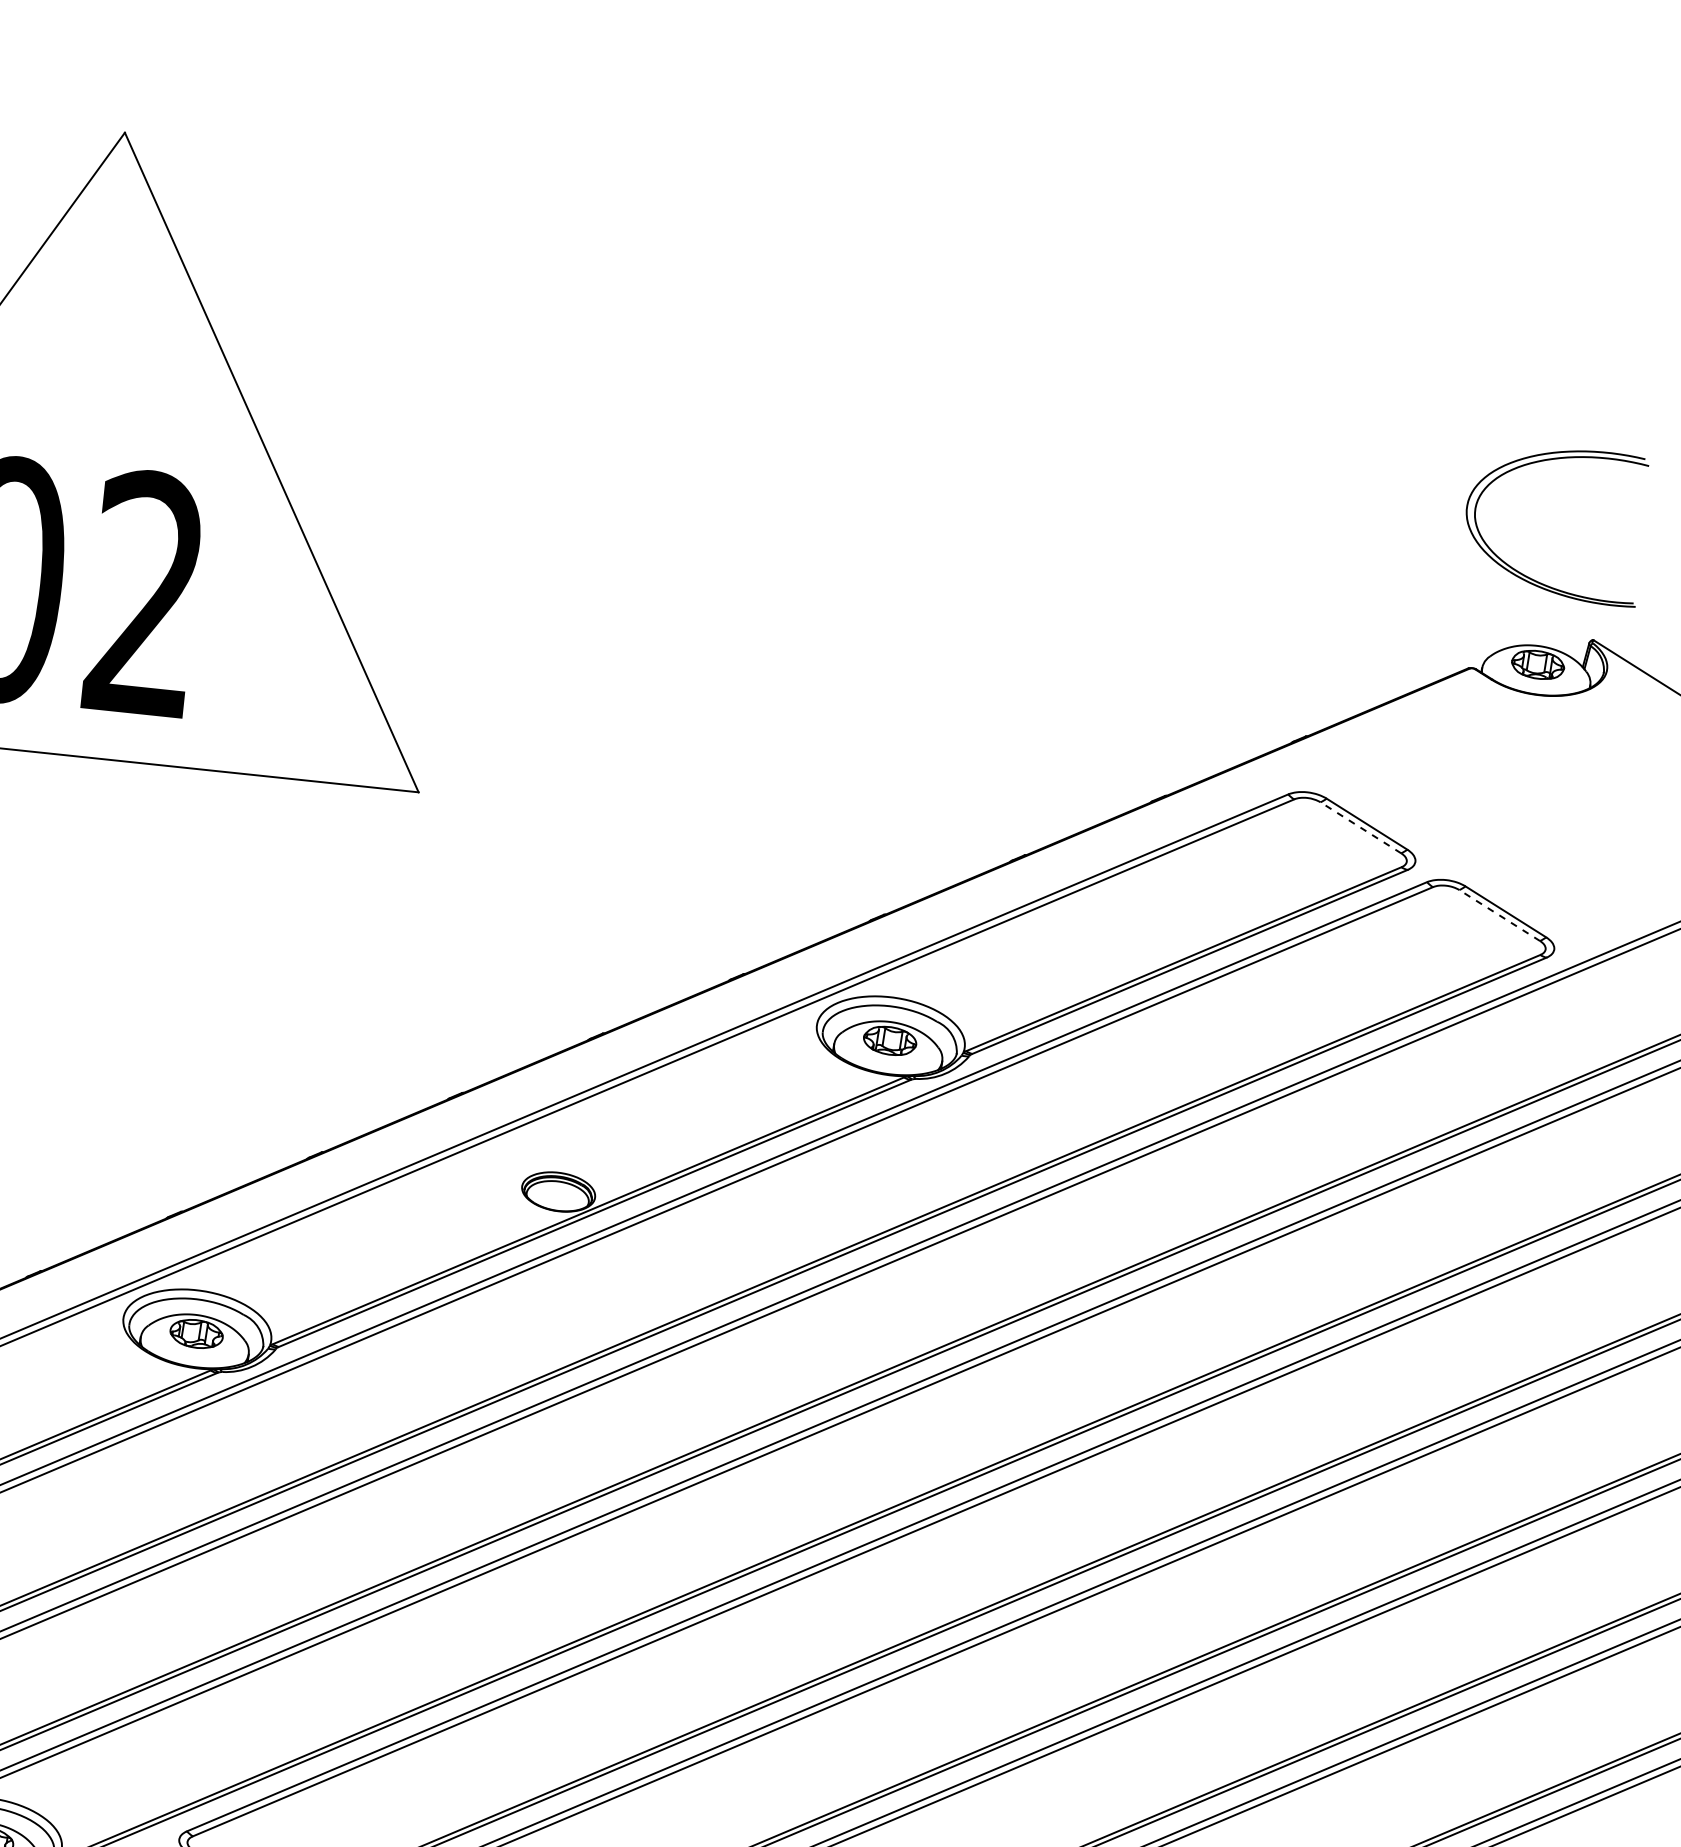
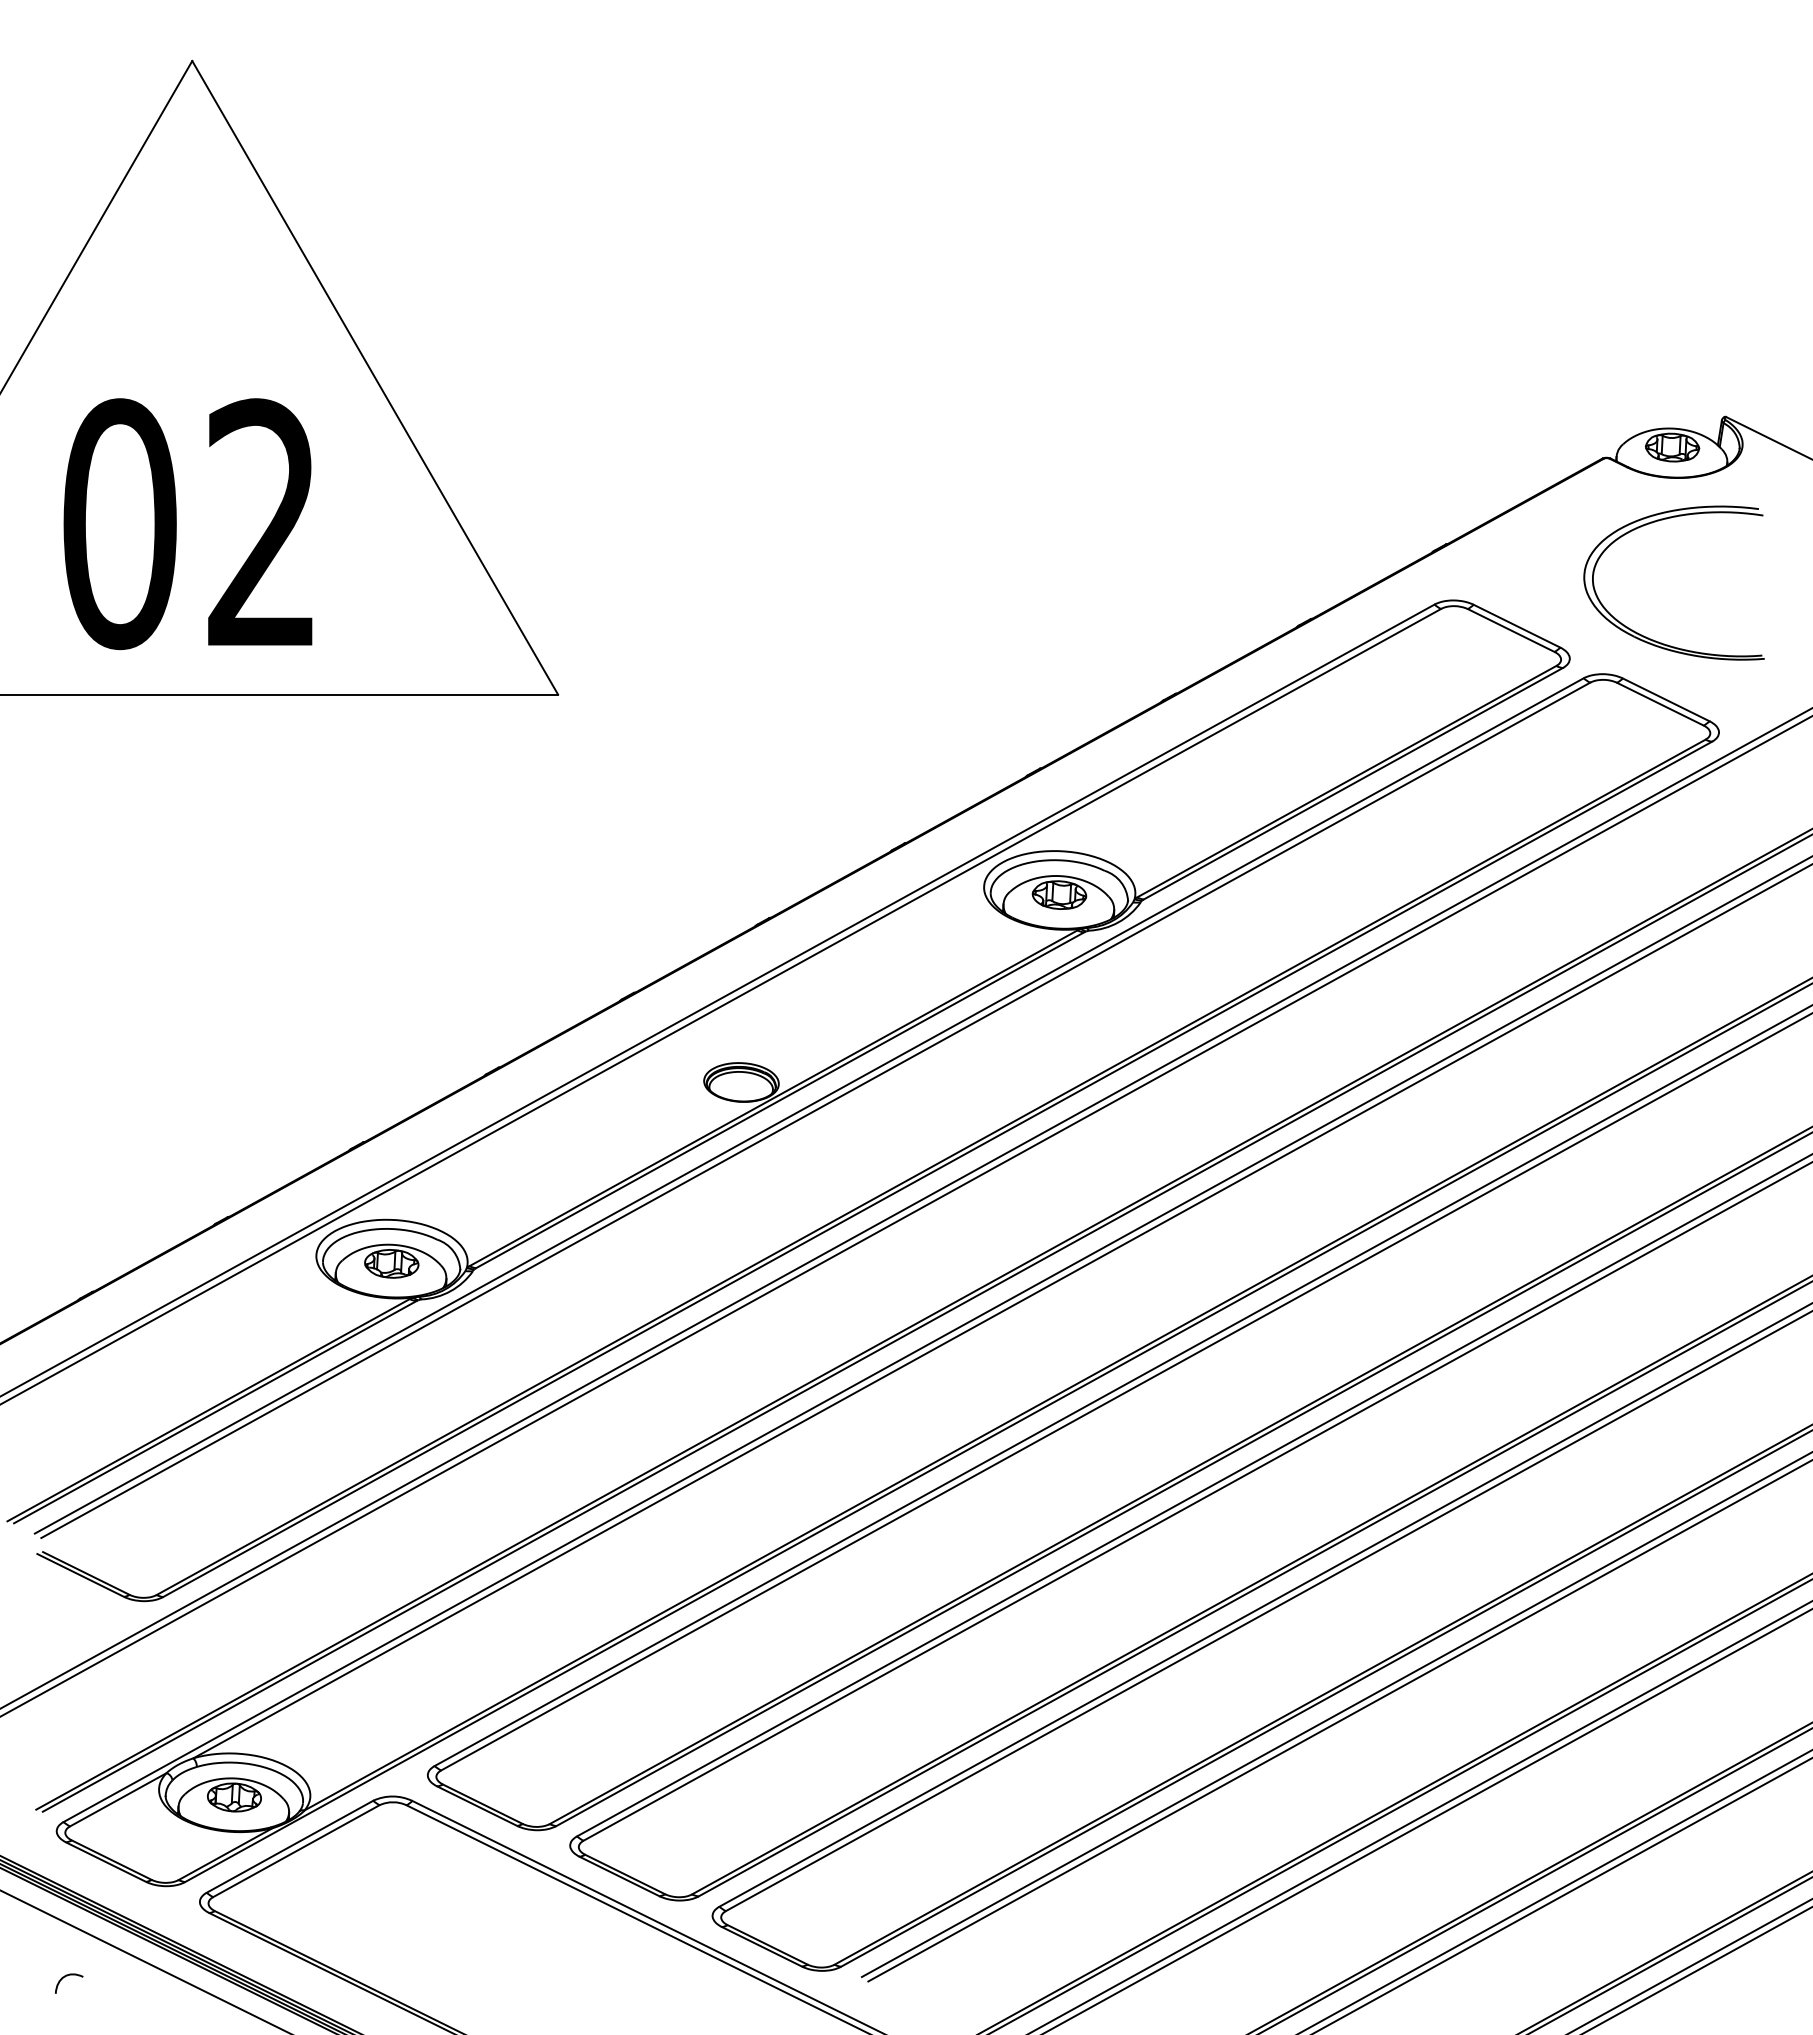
part: (1521, 572) -> (1646, 636), moved
line: (1360, 827) -> (1510, 630), dashed -> solid
line: (1499, 915) -> (1660, 704), dashed -> solid

